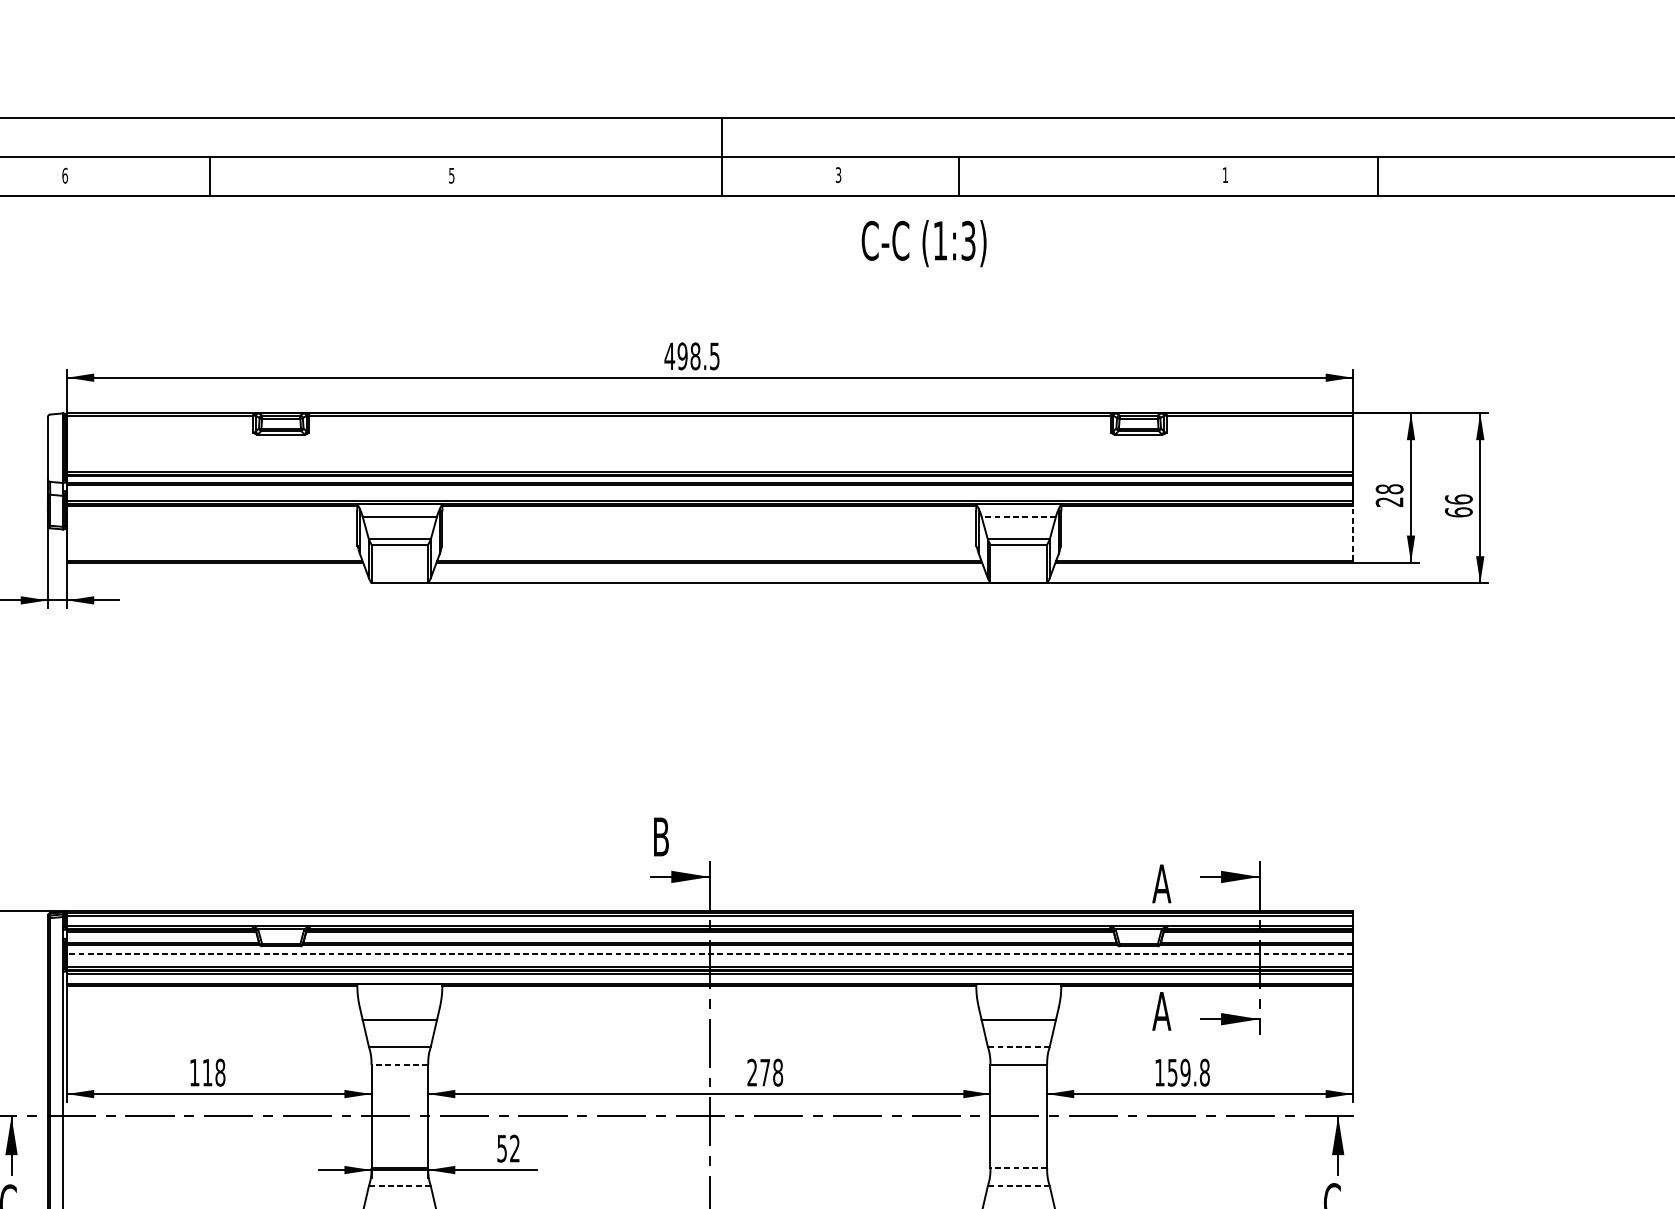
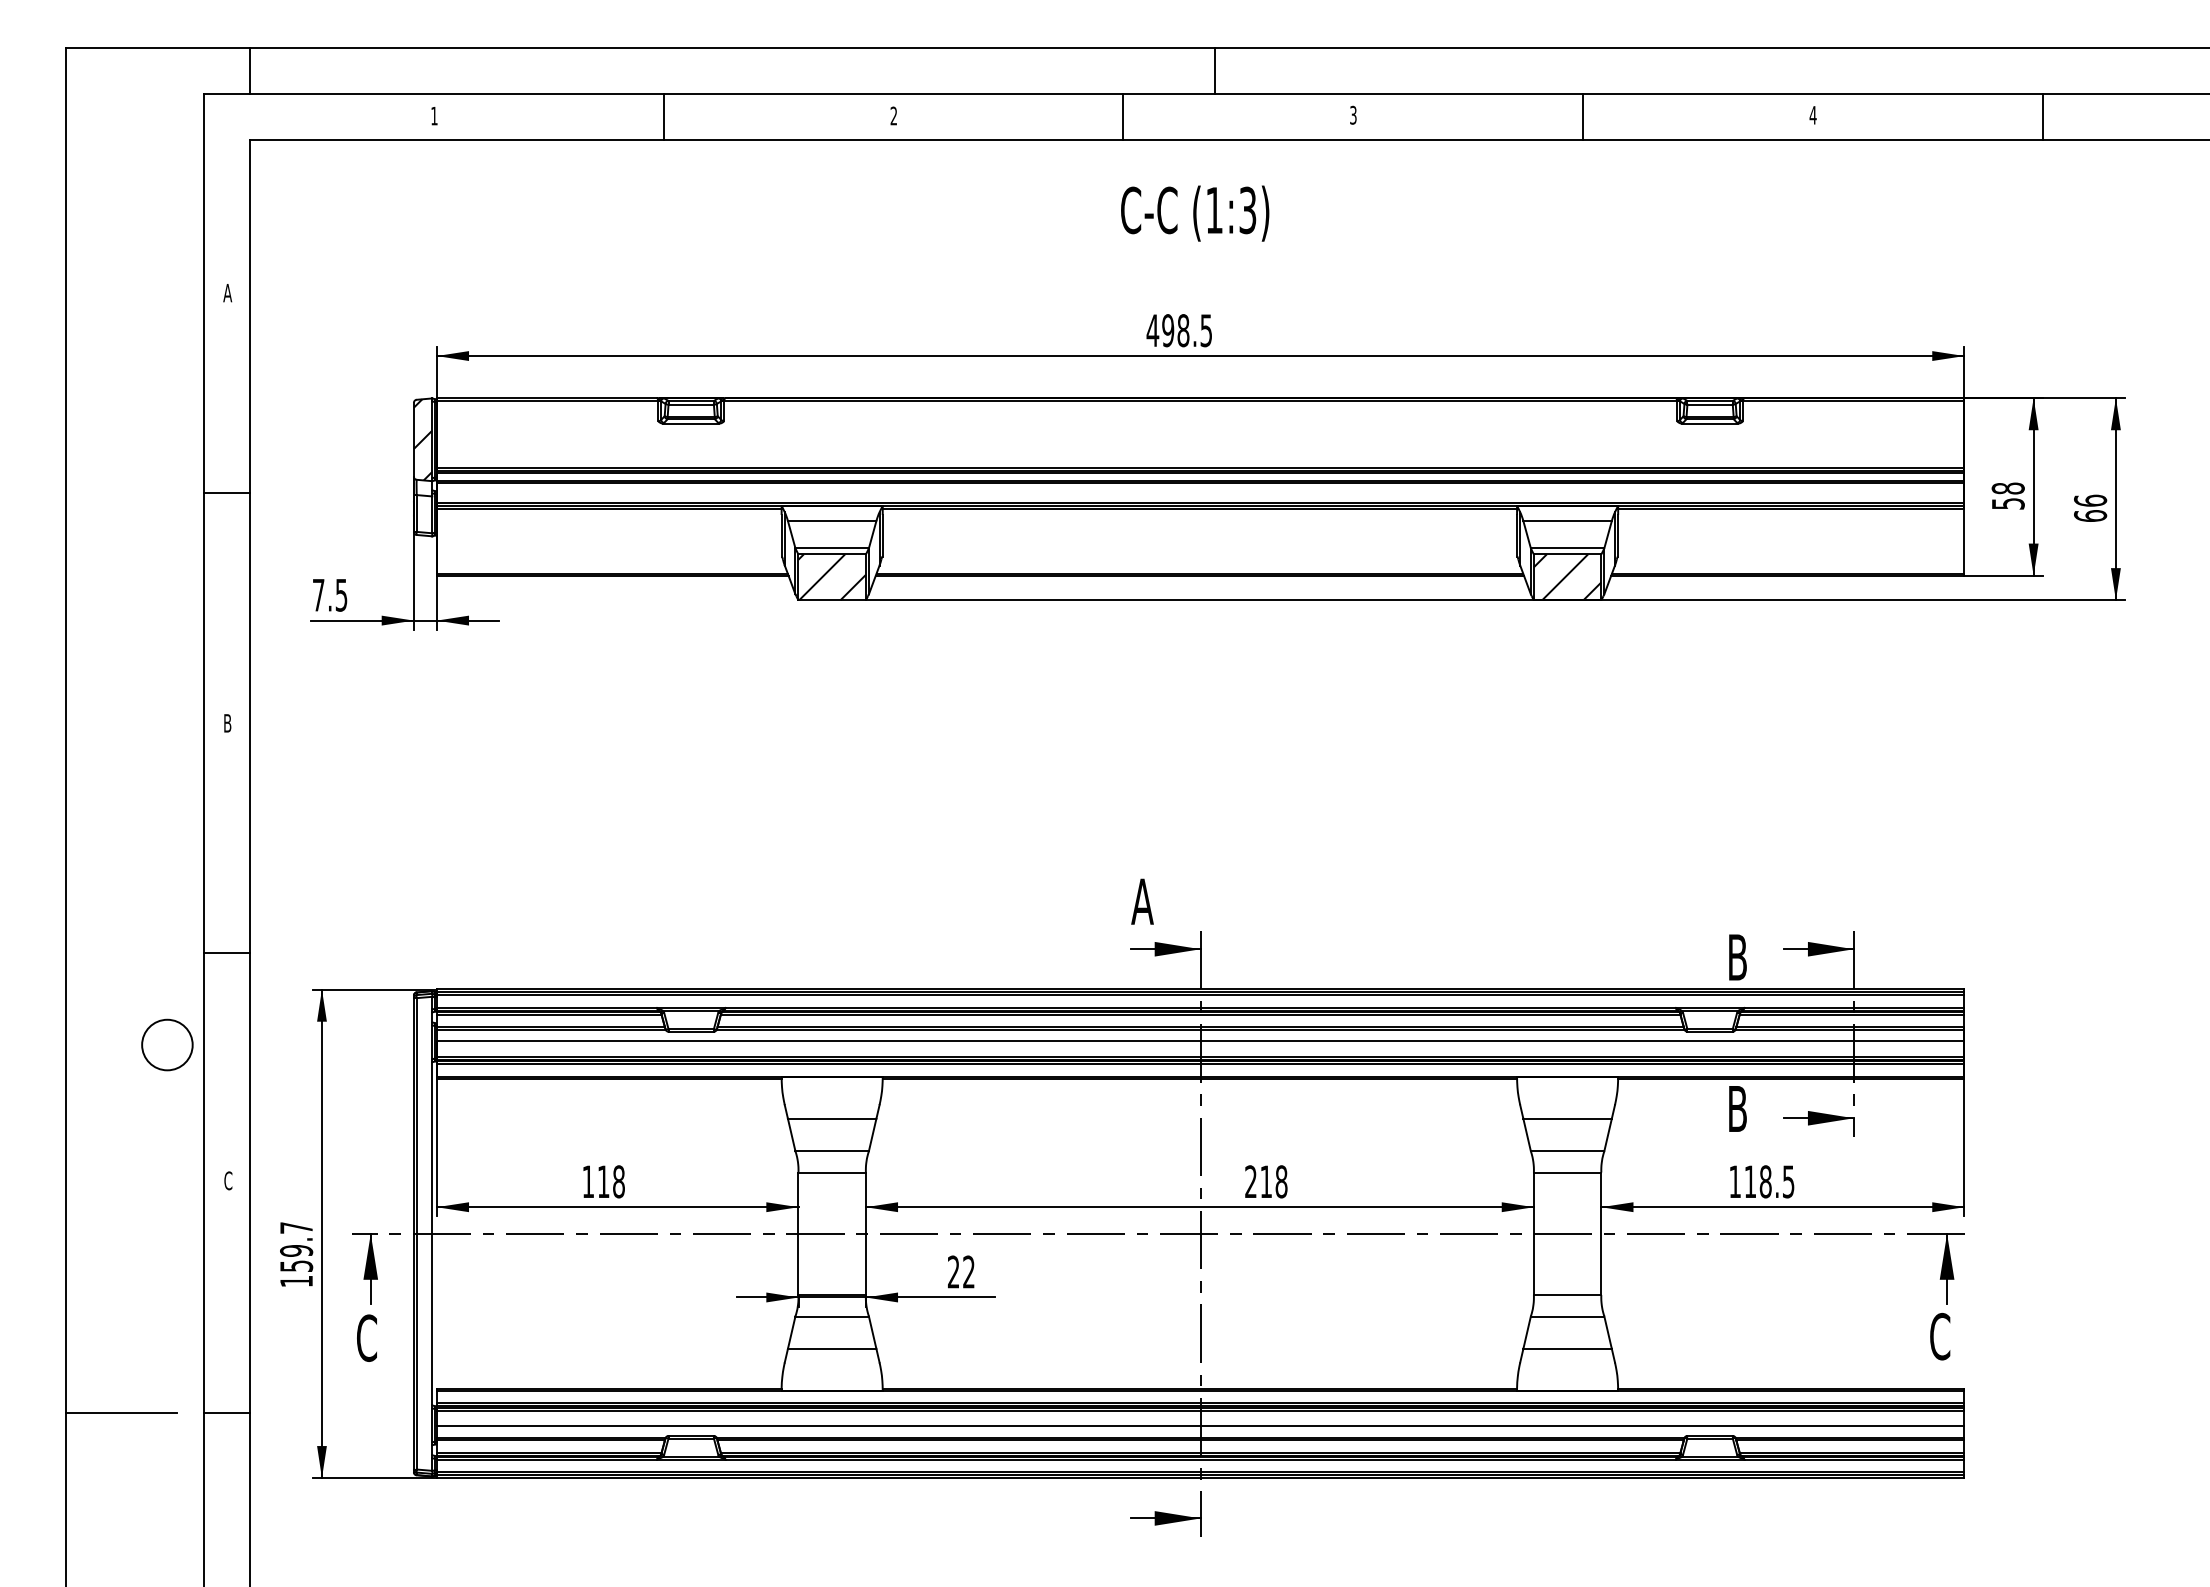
text: (65, 175) -> (434, 115), 6 -> 1
text: (451, 175) -> (893, 115), 5 -> 2
text: (1224, 175) -> (1812, 115), 1 -> 4
line: (209, 176) -> (663, 116), moved
line: (722, 176) -> (1123, 116), moved
line: (958, 176) -> (1583, 116), moved
line: (1378, 176) -> (2042, 116), moved
text: (924, 243) -> (1195, 213), moved
hatch: (55, 447) -> (422, 439), added
text: (1389, 501) -> (2007, 503), 28 -> 58
line: (1018, 516) -> (1567, 521), dashed -> solid
line: (1352, 532) -> (1964, 540), dashed -> solid
hatch: (399, 564) -> (831, 577), added
hatch: (1018, 564) -> (1567, 577), added
text: (661, 836) -> (1142, 901), B -> A
text: (1161, 883) -> (1737, 957), A -> B
line: (709, 954) -> (1200, 1041), dashed -> solid
text: (1161, 1010) -> (1737, 1108), A -> B
line: (1018, 1047) -> (1567, 1151), dashed -> solid
line: (400, 1064) -> (832, 1172), dashed -> solid
text: (764, 1072) -> (1265, 1181), 278 -> 218
text: (1188, 1072) -> (1769, 1181), 159.8 -> 118.5
text: (501, 1148) -> (953, 1271), 52 -> 22
line: (1018, 1168) -> (1567, 1295), dashed -> solid
line: (400, 1186) -> (832, 1316), dashed -> solid
line: (1018, 1186) -> (1567, 1316), dashed -> solid

